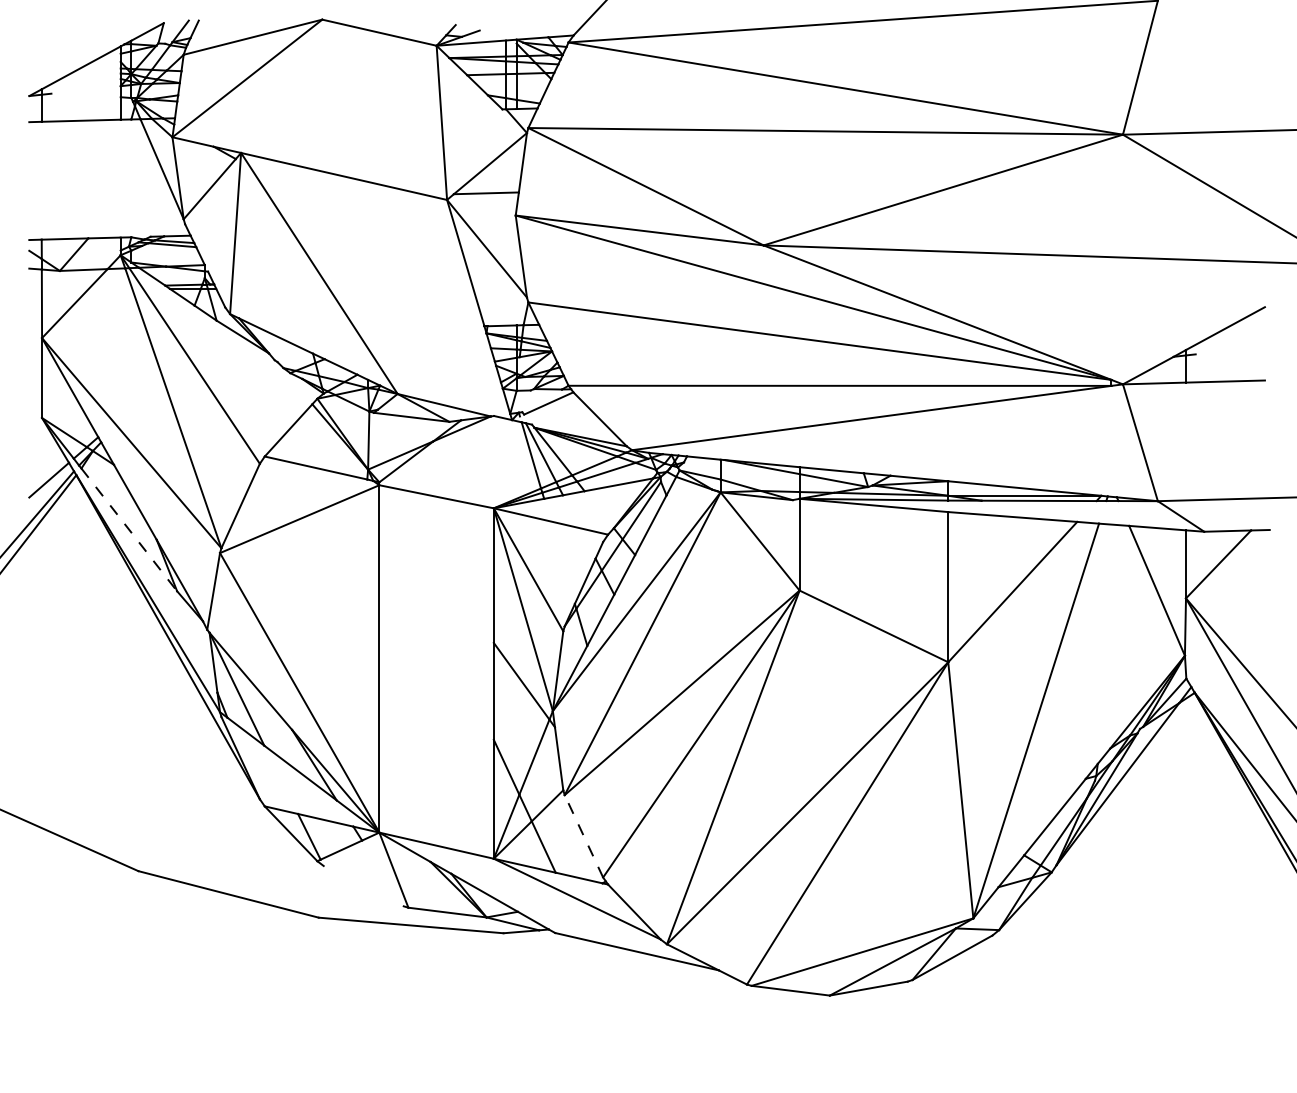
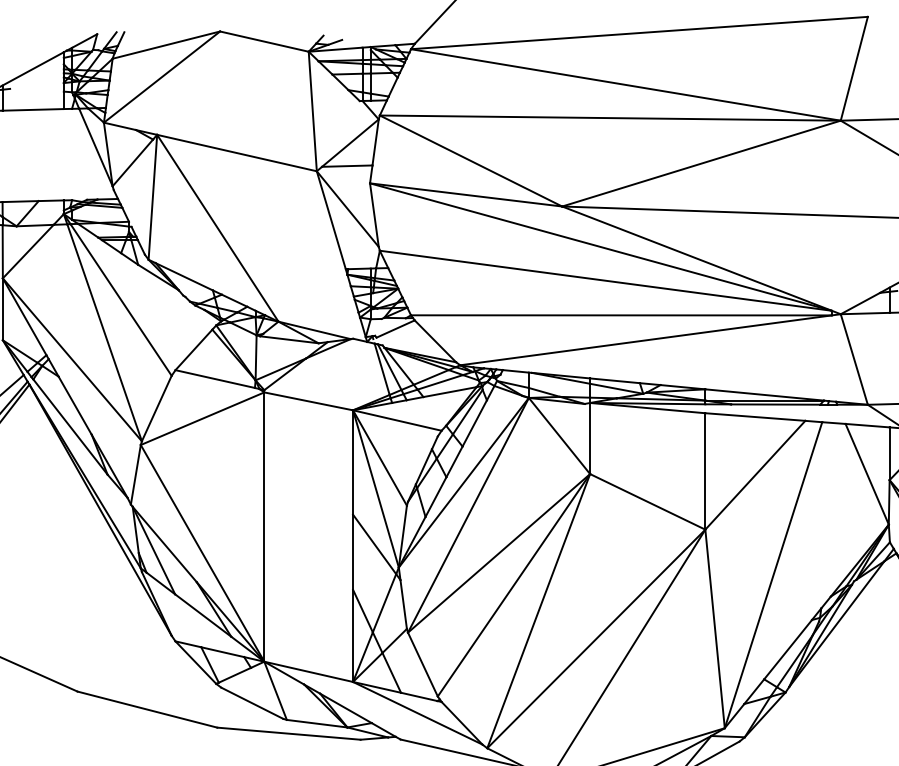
line: (129, 529) -> (70, 426), dashed -> solid
line: (583, 835) -> (422, 663), dashed -> solid
line: (363, 886) -> (252, 703), added

